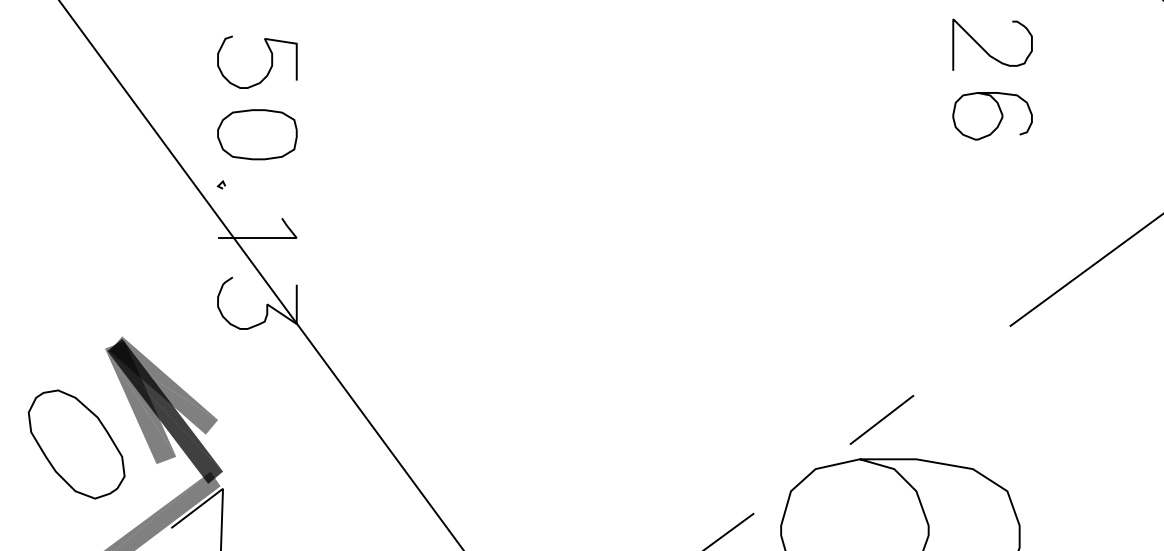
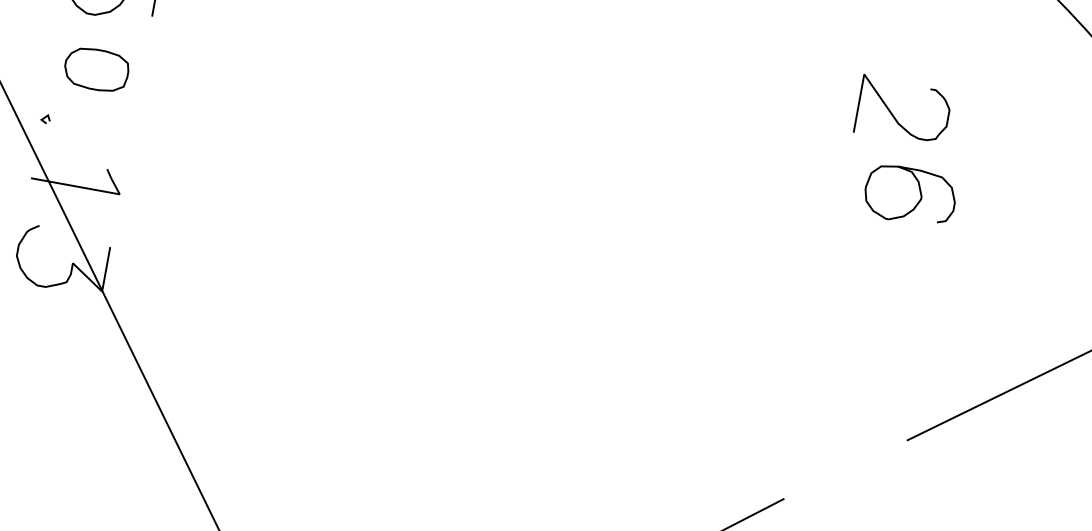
curve: (985, 50) -> (894, 116), moved
curve: (999, 120) -> (917, 202), moved
part: (257, 134) -> (96, 69), size x0.7

